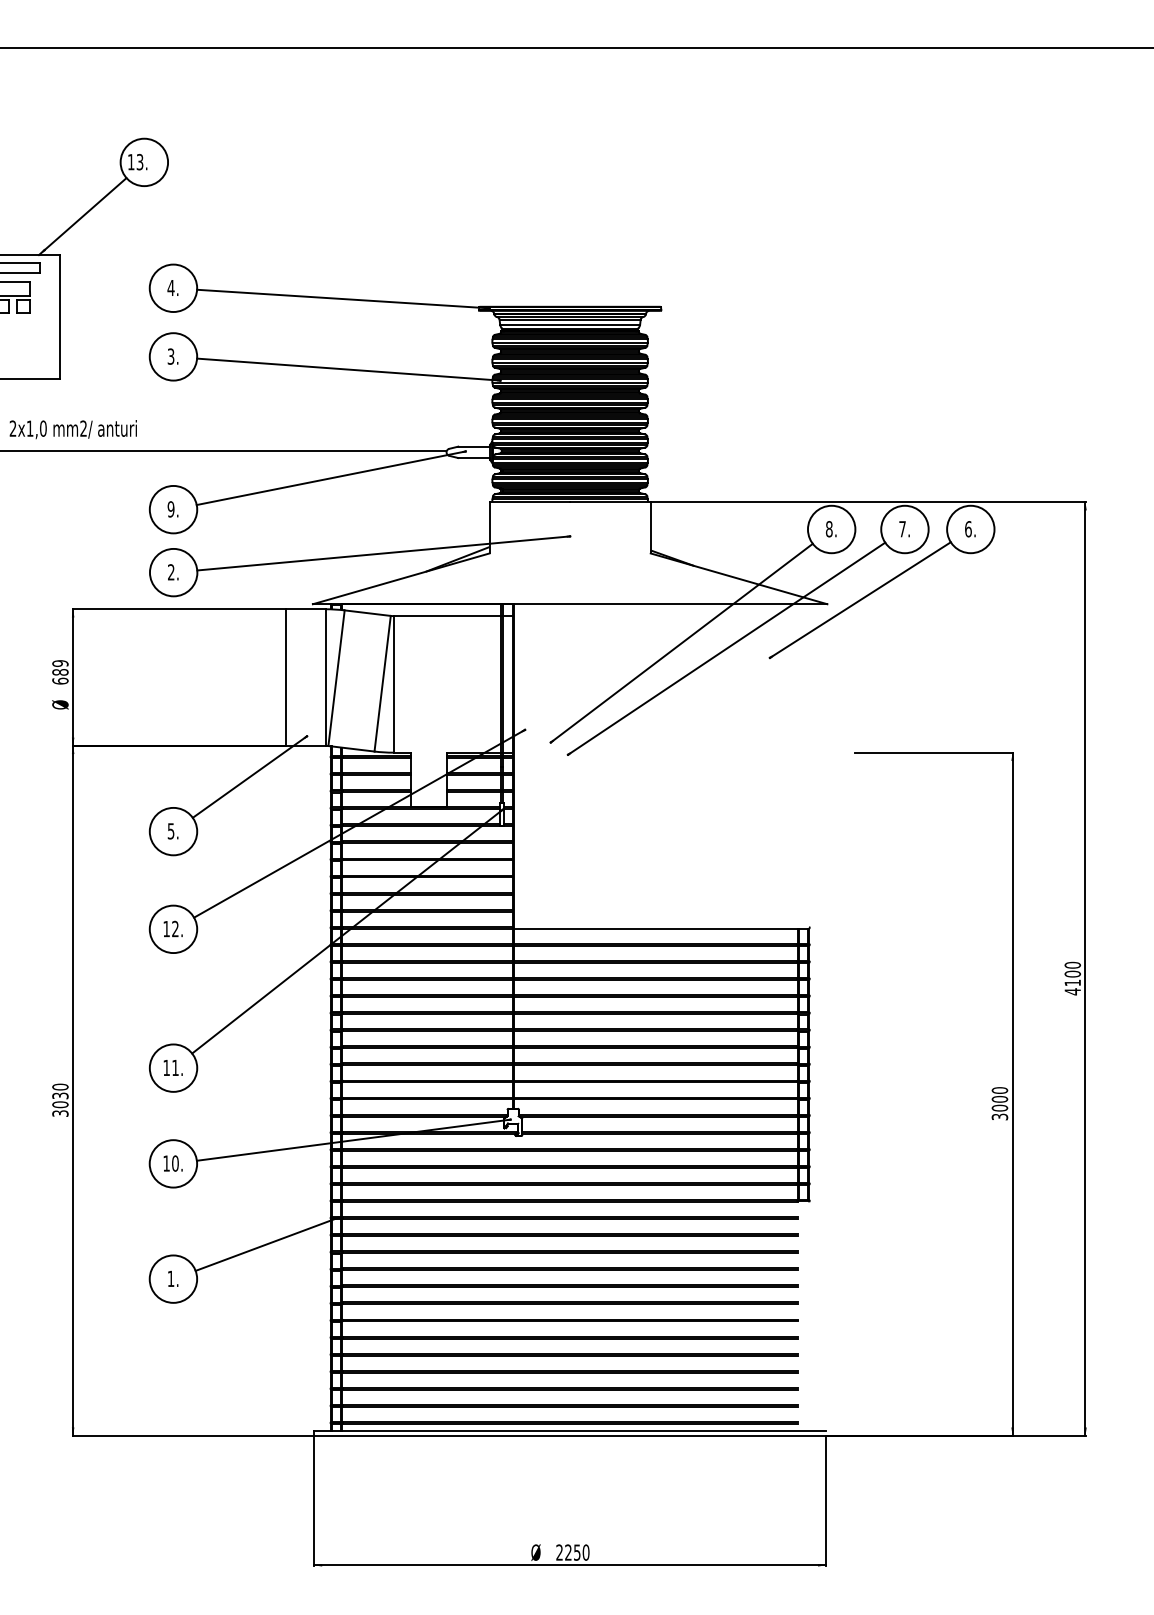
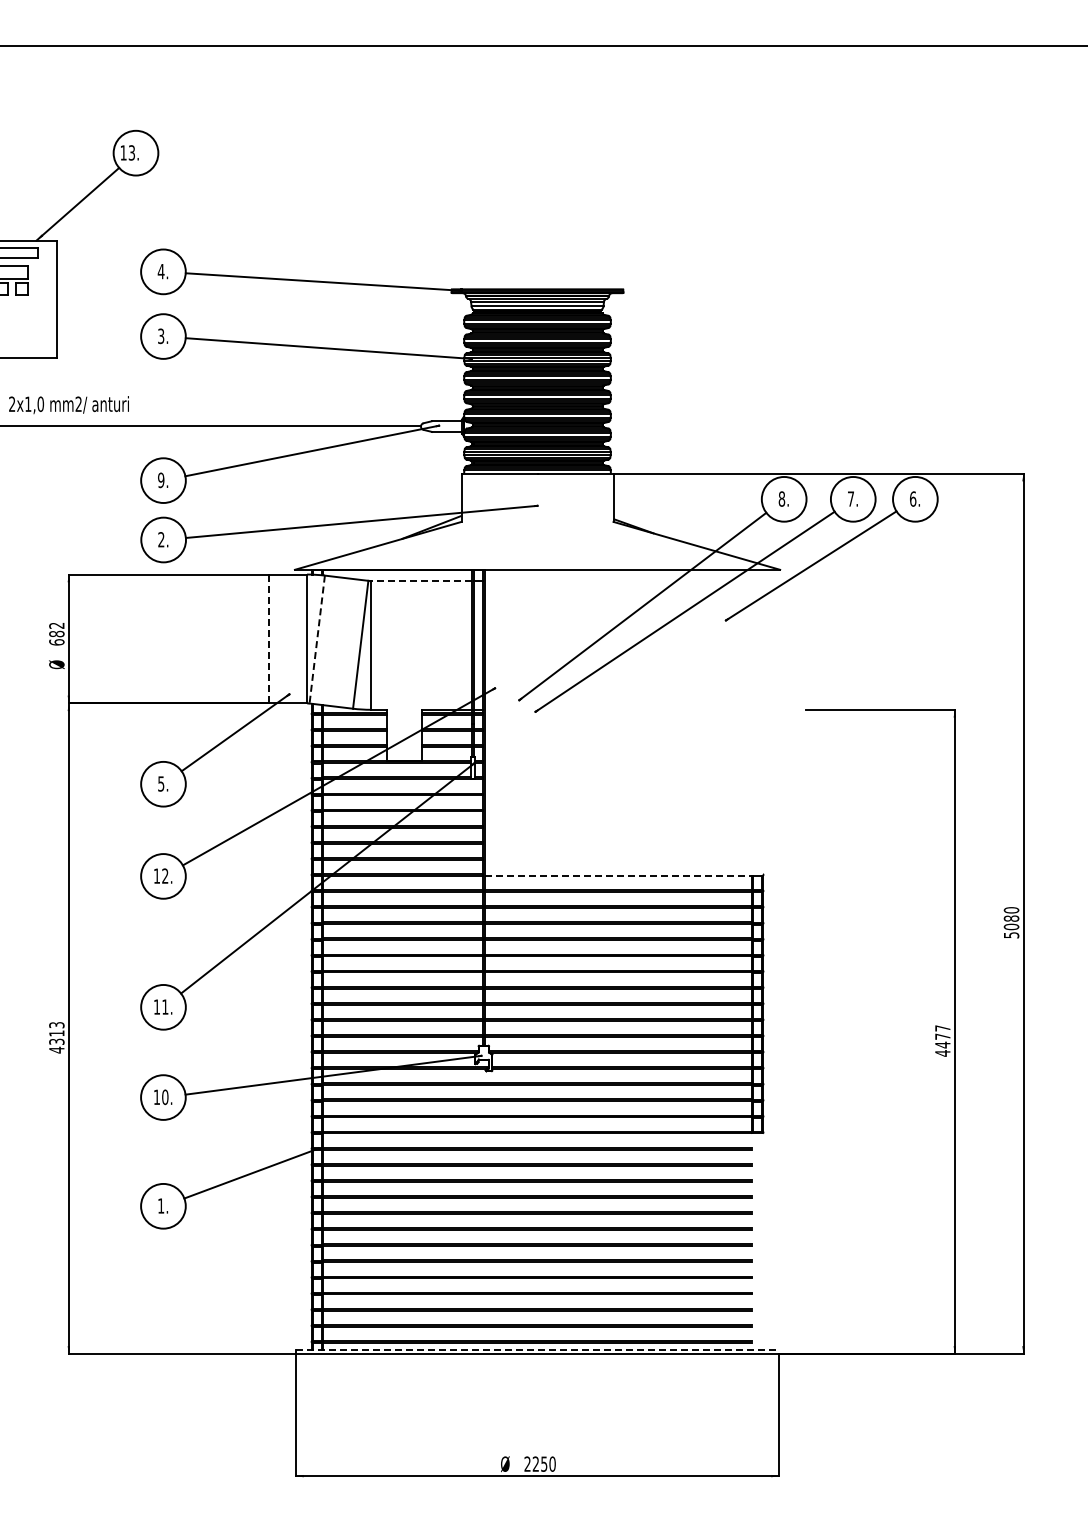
line: (447, 615) -> (421, 580), solid -> dashed
text: (60, 663) -> (56, 625), 689 -> 682
line: (285, 678) -> (269, 639), solid -> dashed
line: (336, 679) -> (317, 640), solid -> dashed
line: (655, 928) -> (618, 875), solid -> dashed
text: (1072, 982) -> (1011, 926), 4100 -> 5080
text: (60, 1100) -> (56, 1037), 3030 -> 4313
text: (999, 1103) -> (942, 1040), 3000 -> 4477
line: (570, 1431) -> (537, 1349), solid -> dashed

